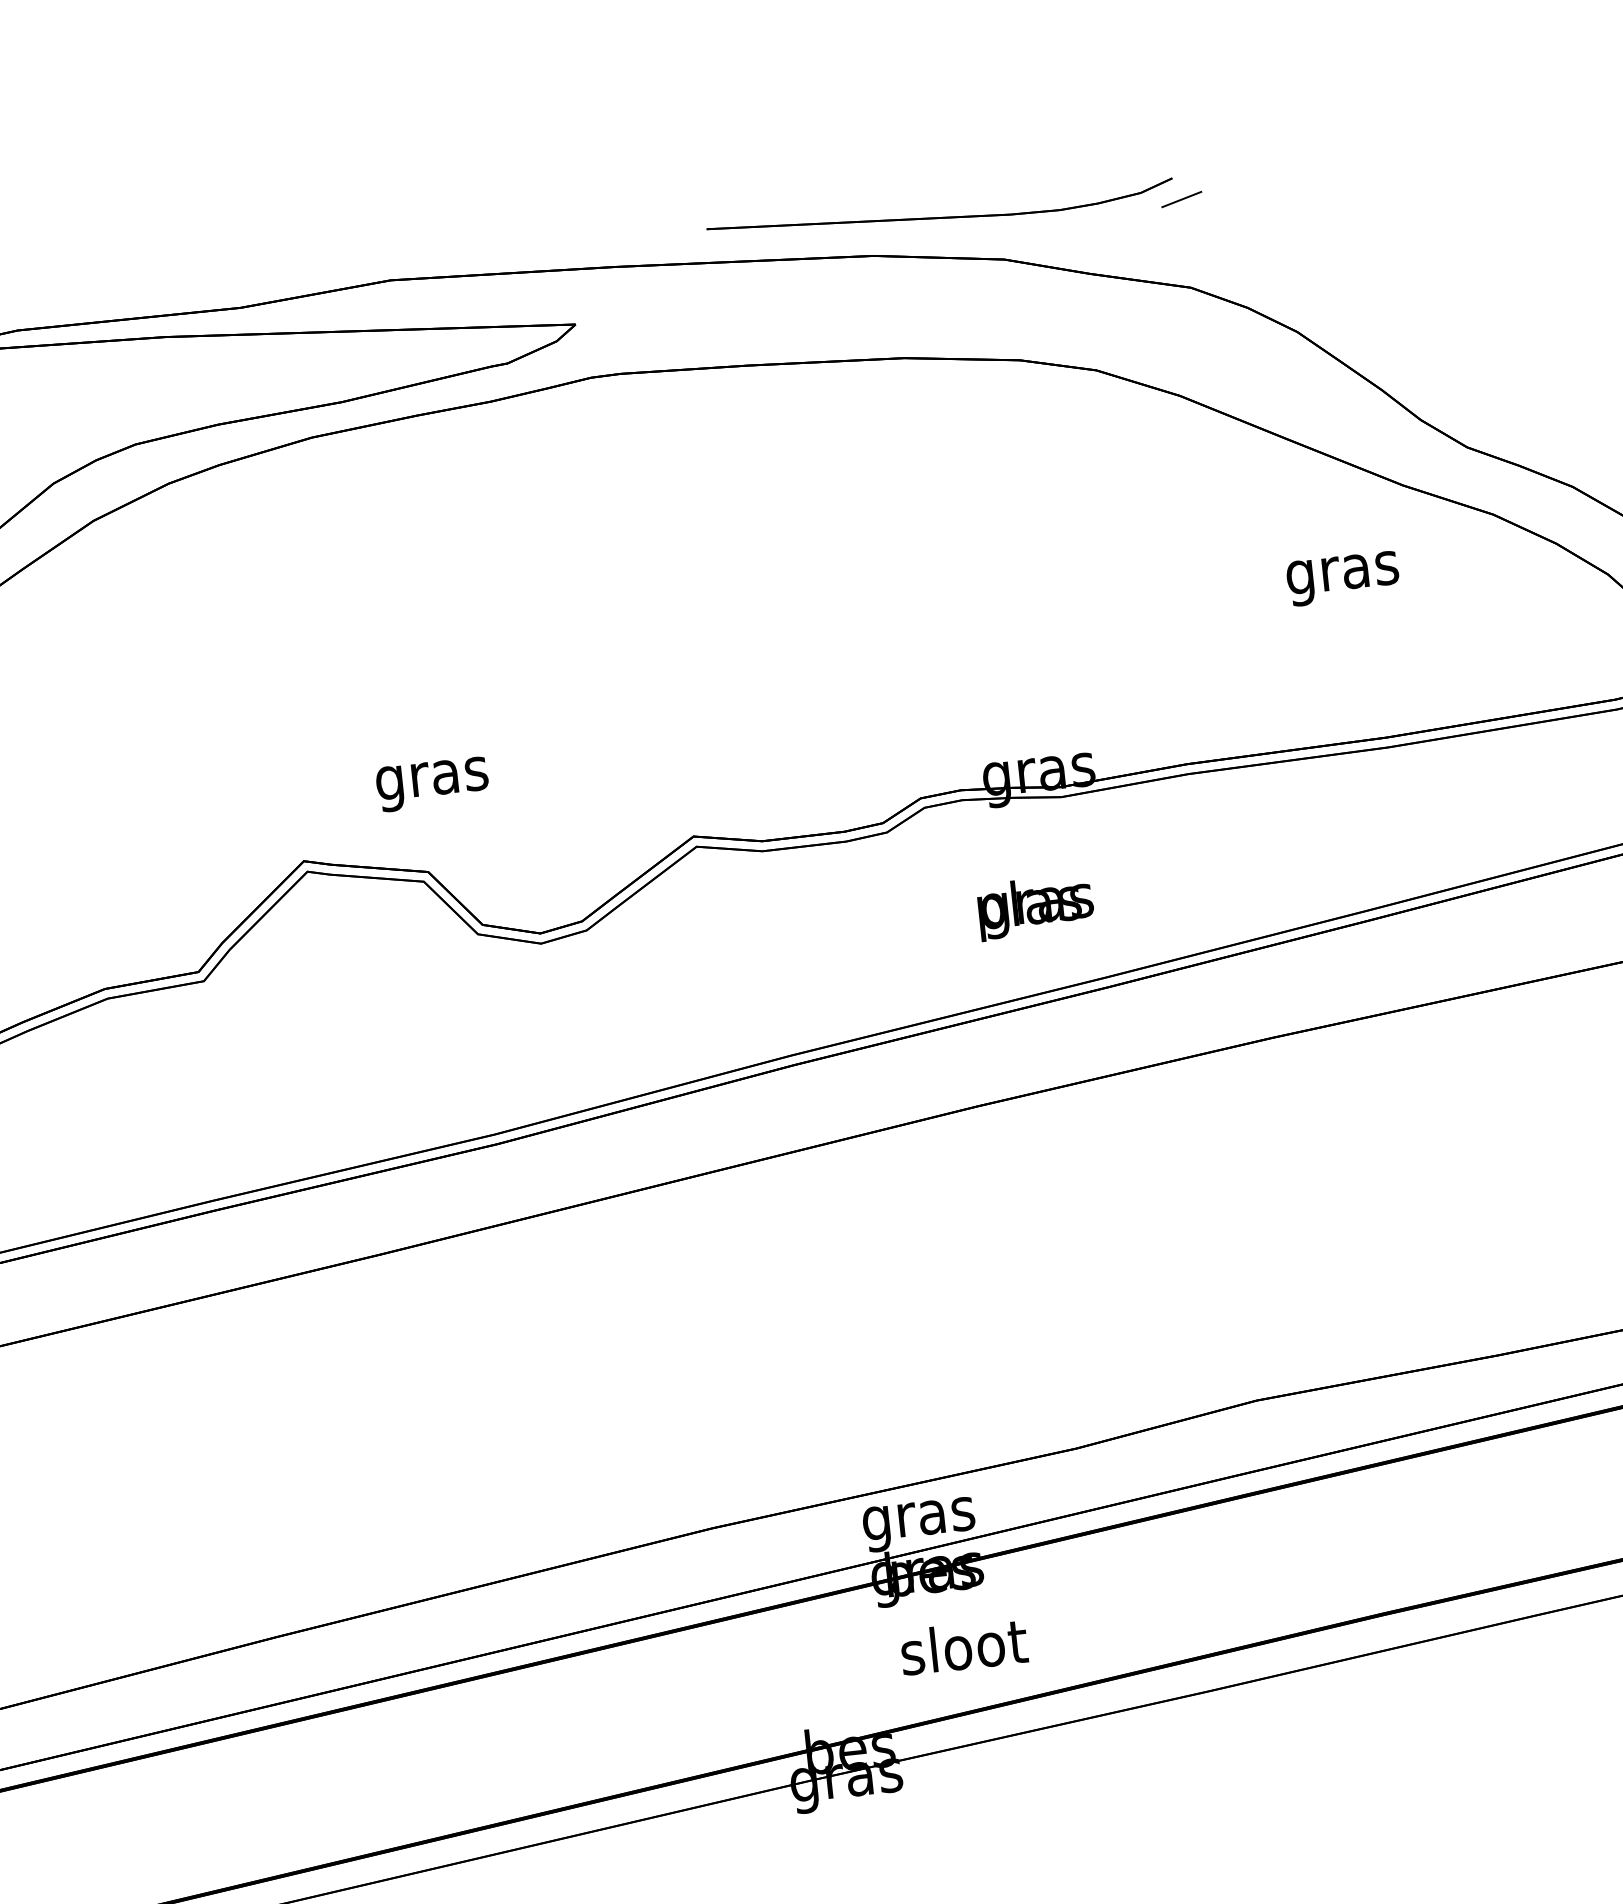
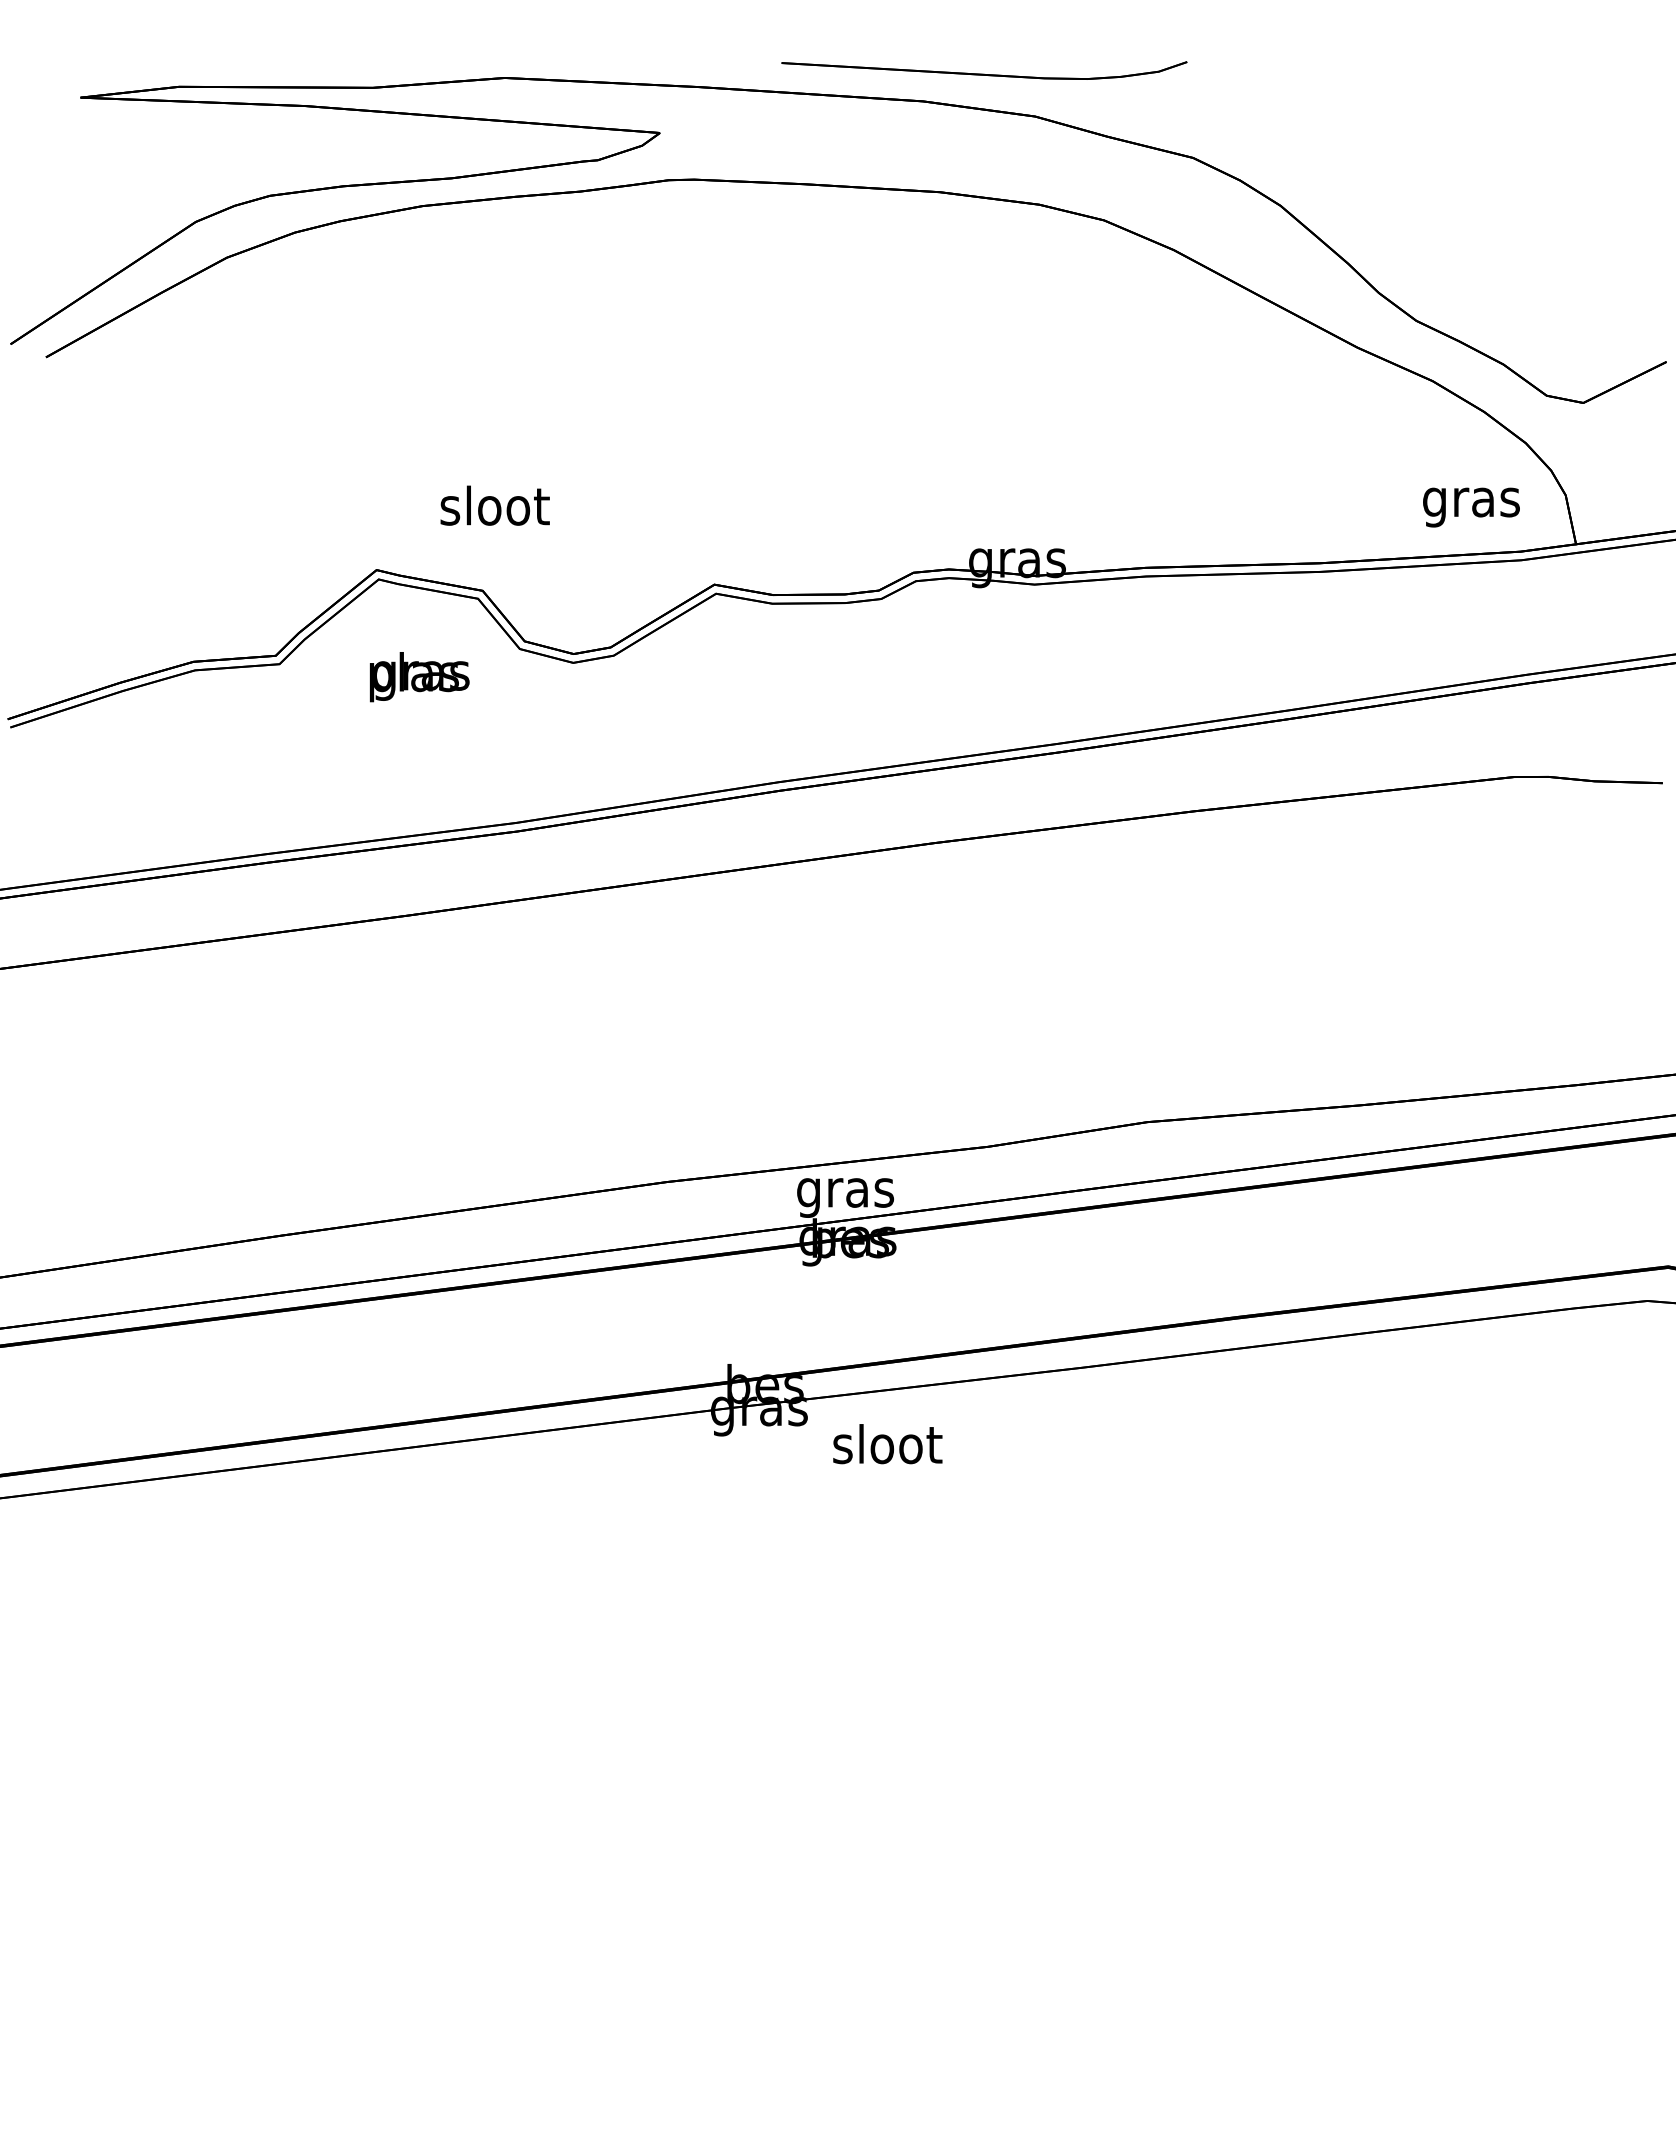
line: (1180, 198) -> (1192, 80), removed
text: (1343, 578) -> (1471, 507), moved
text: (431, 778) -> (494, 510), gras -> sloot
text: (1035, 907) -> (419, 677), moved
text: (963, 1647) -> (887, 1444), moved

